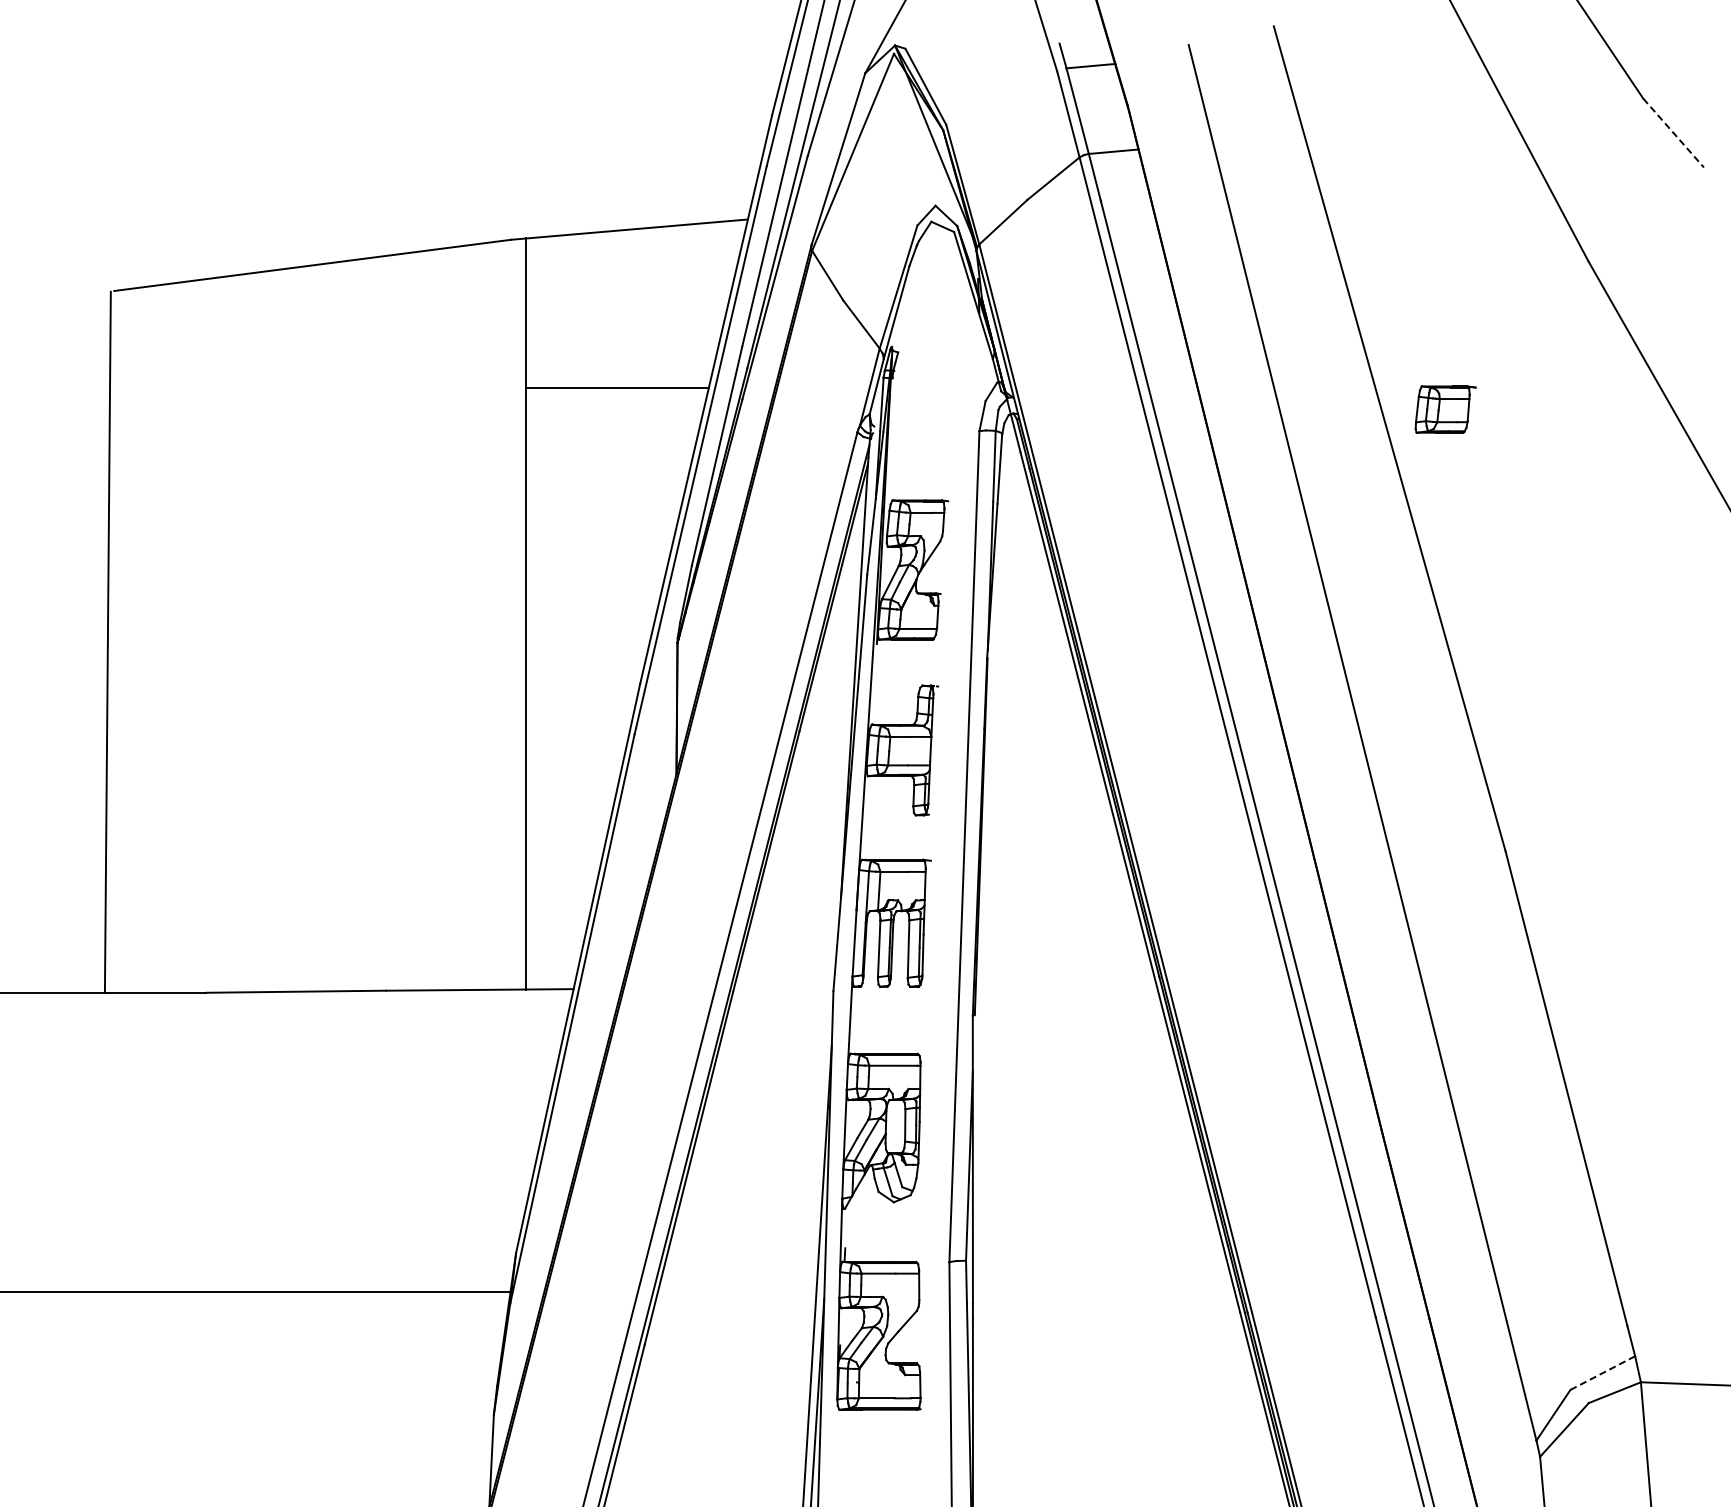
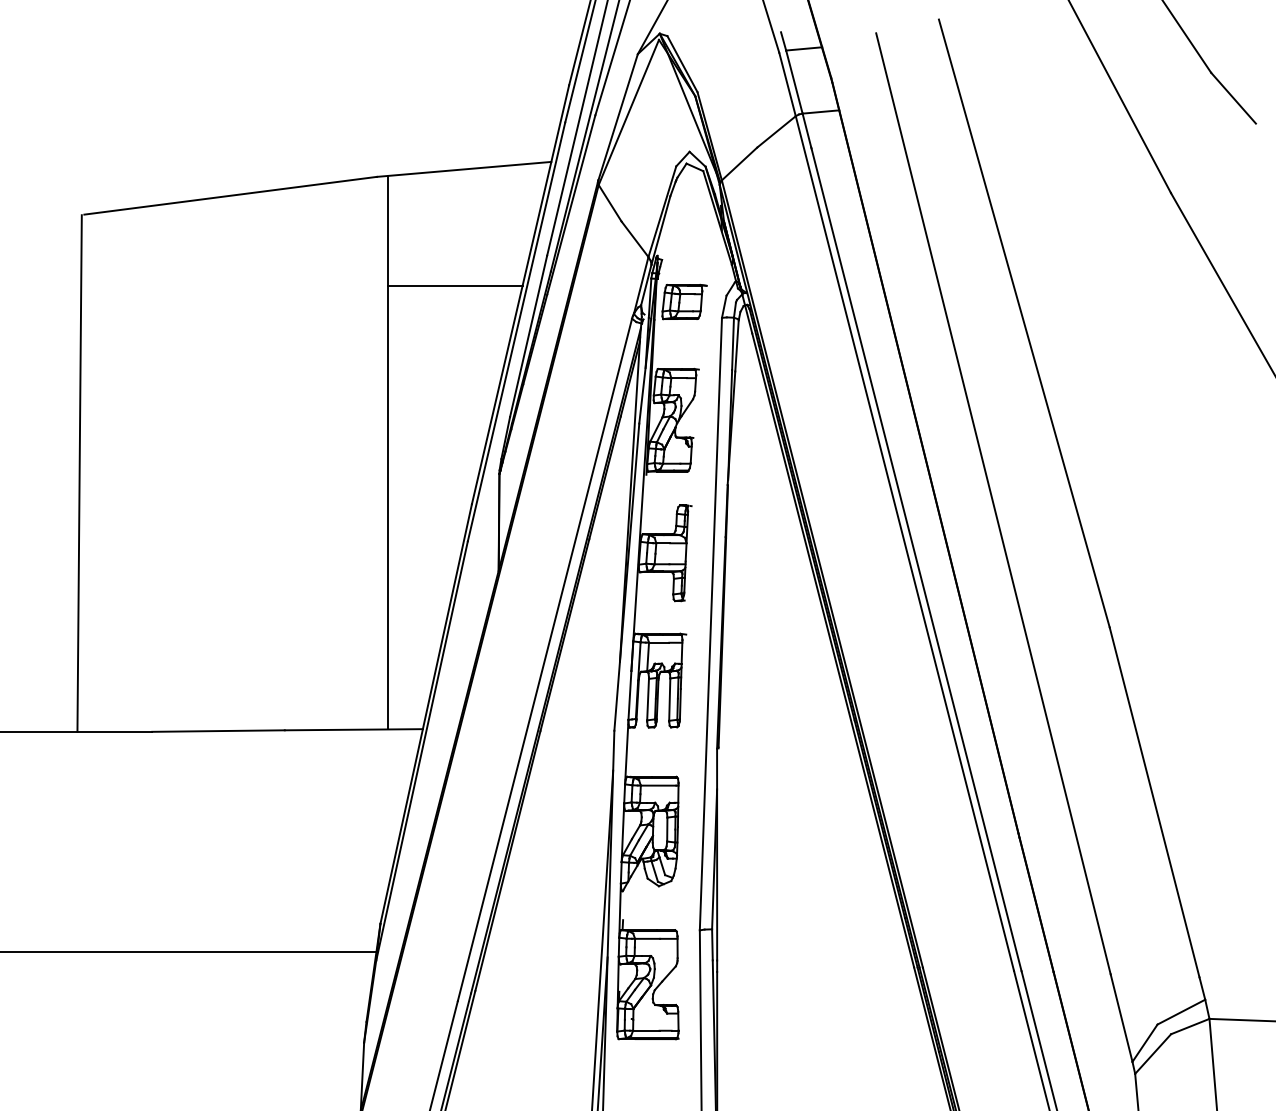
line: (1673, 133) -> (1233, 98), dashed -> solid
part: (1445, 409) -> (684, 301), moved
line: (1602, 1373) -> (1181, 1012), dashed -> solid

